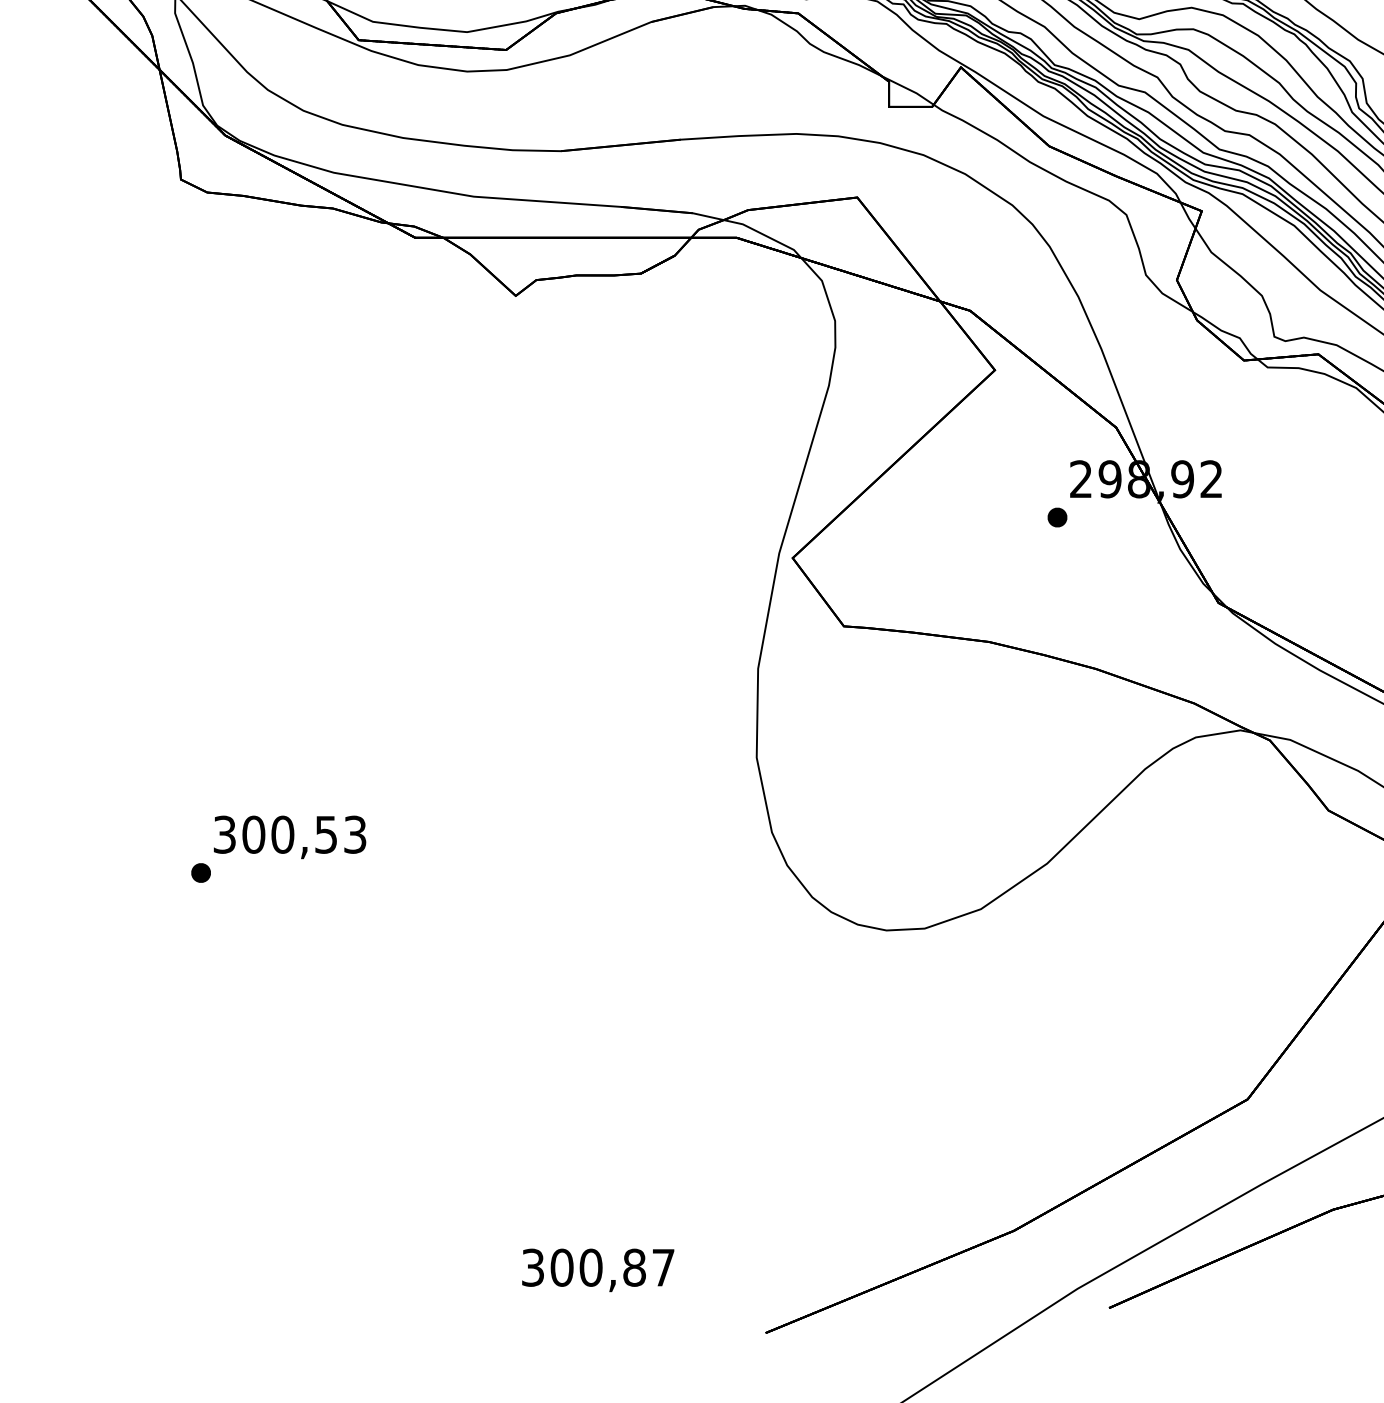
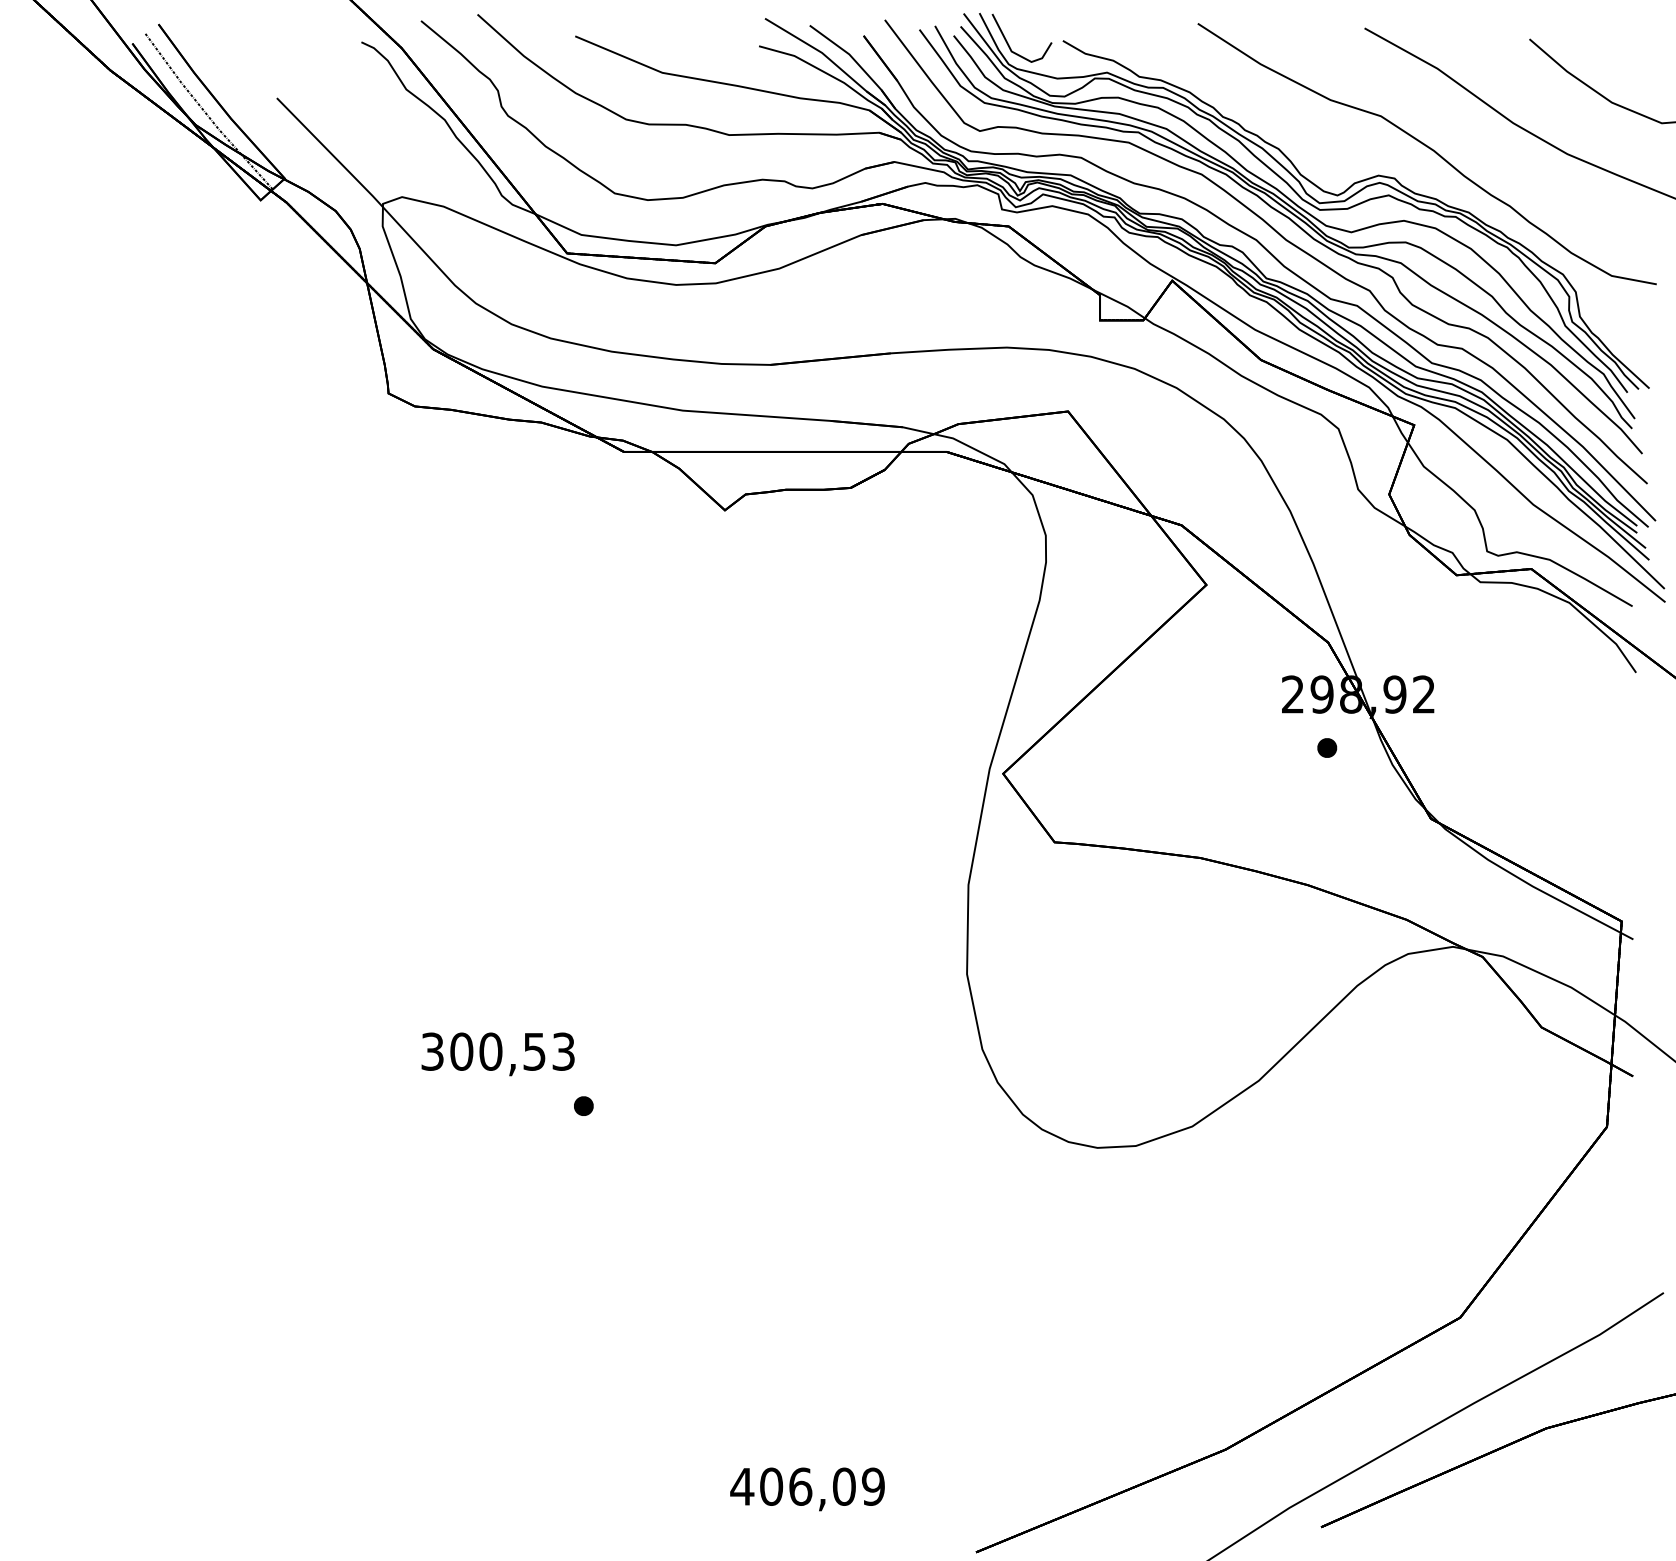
part: (1057, 517) -> (1327, 747), moved
part: (200, 872) -> (583, 1105), moved
text: (597, 1267) -> (807, 1486), 300,87 -> 406,09

